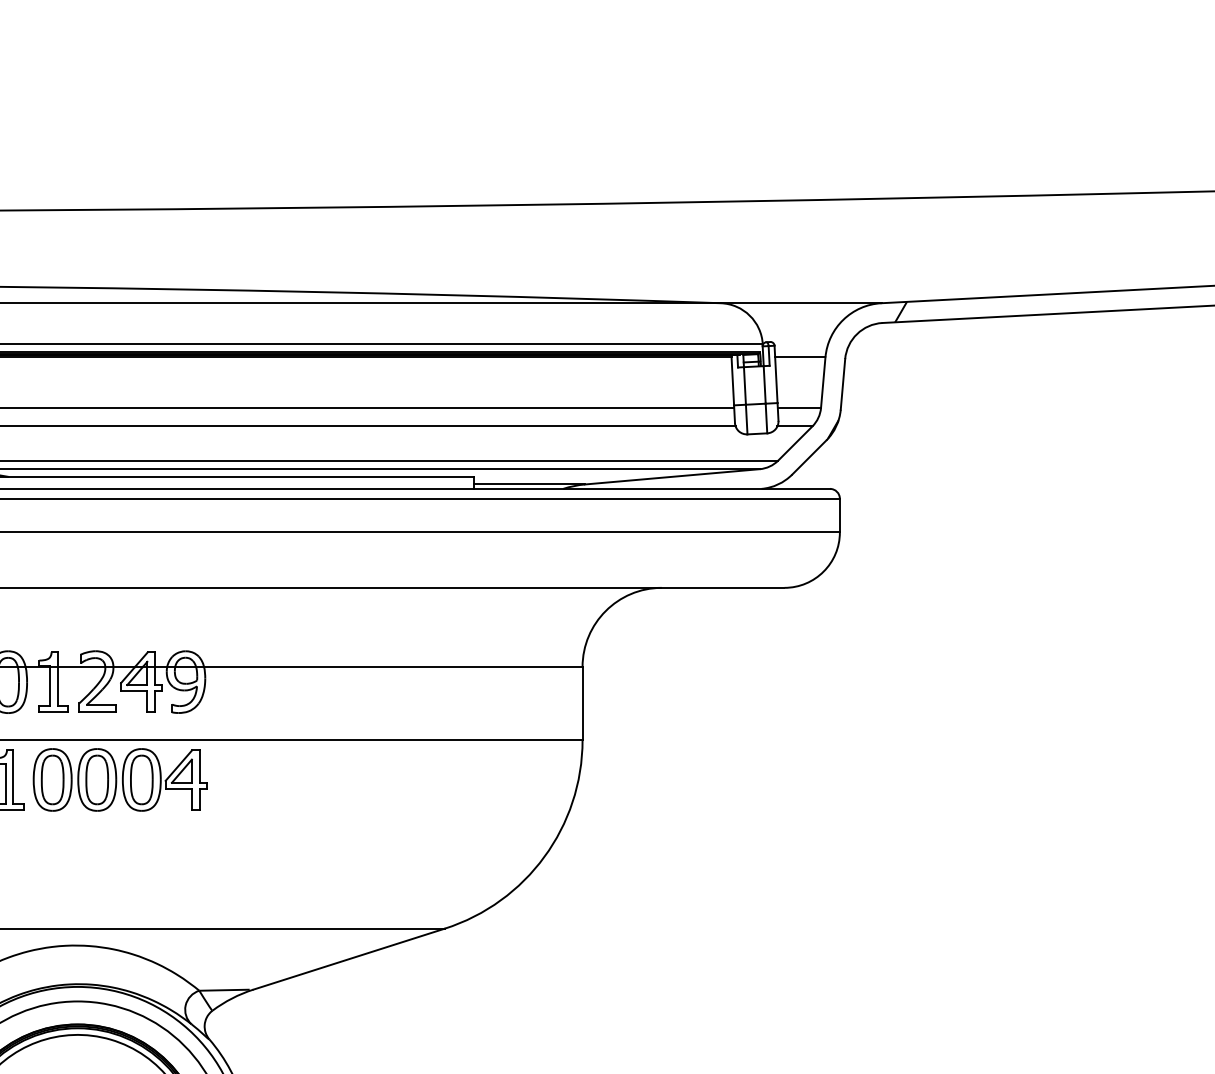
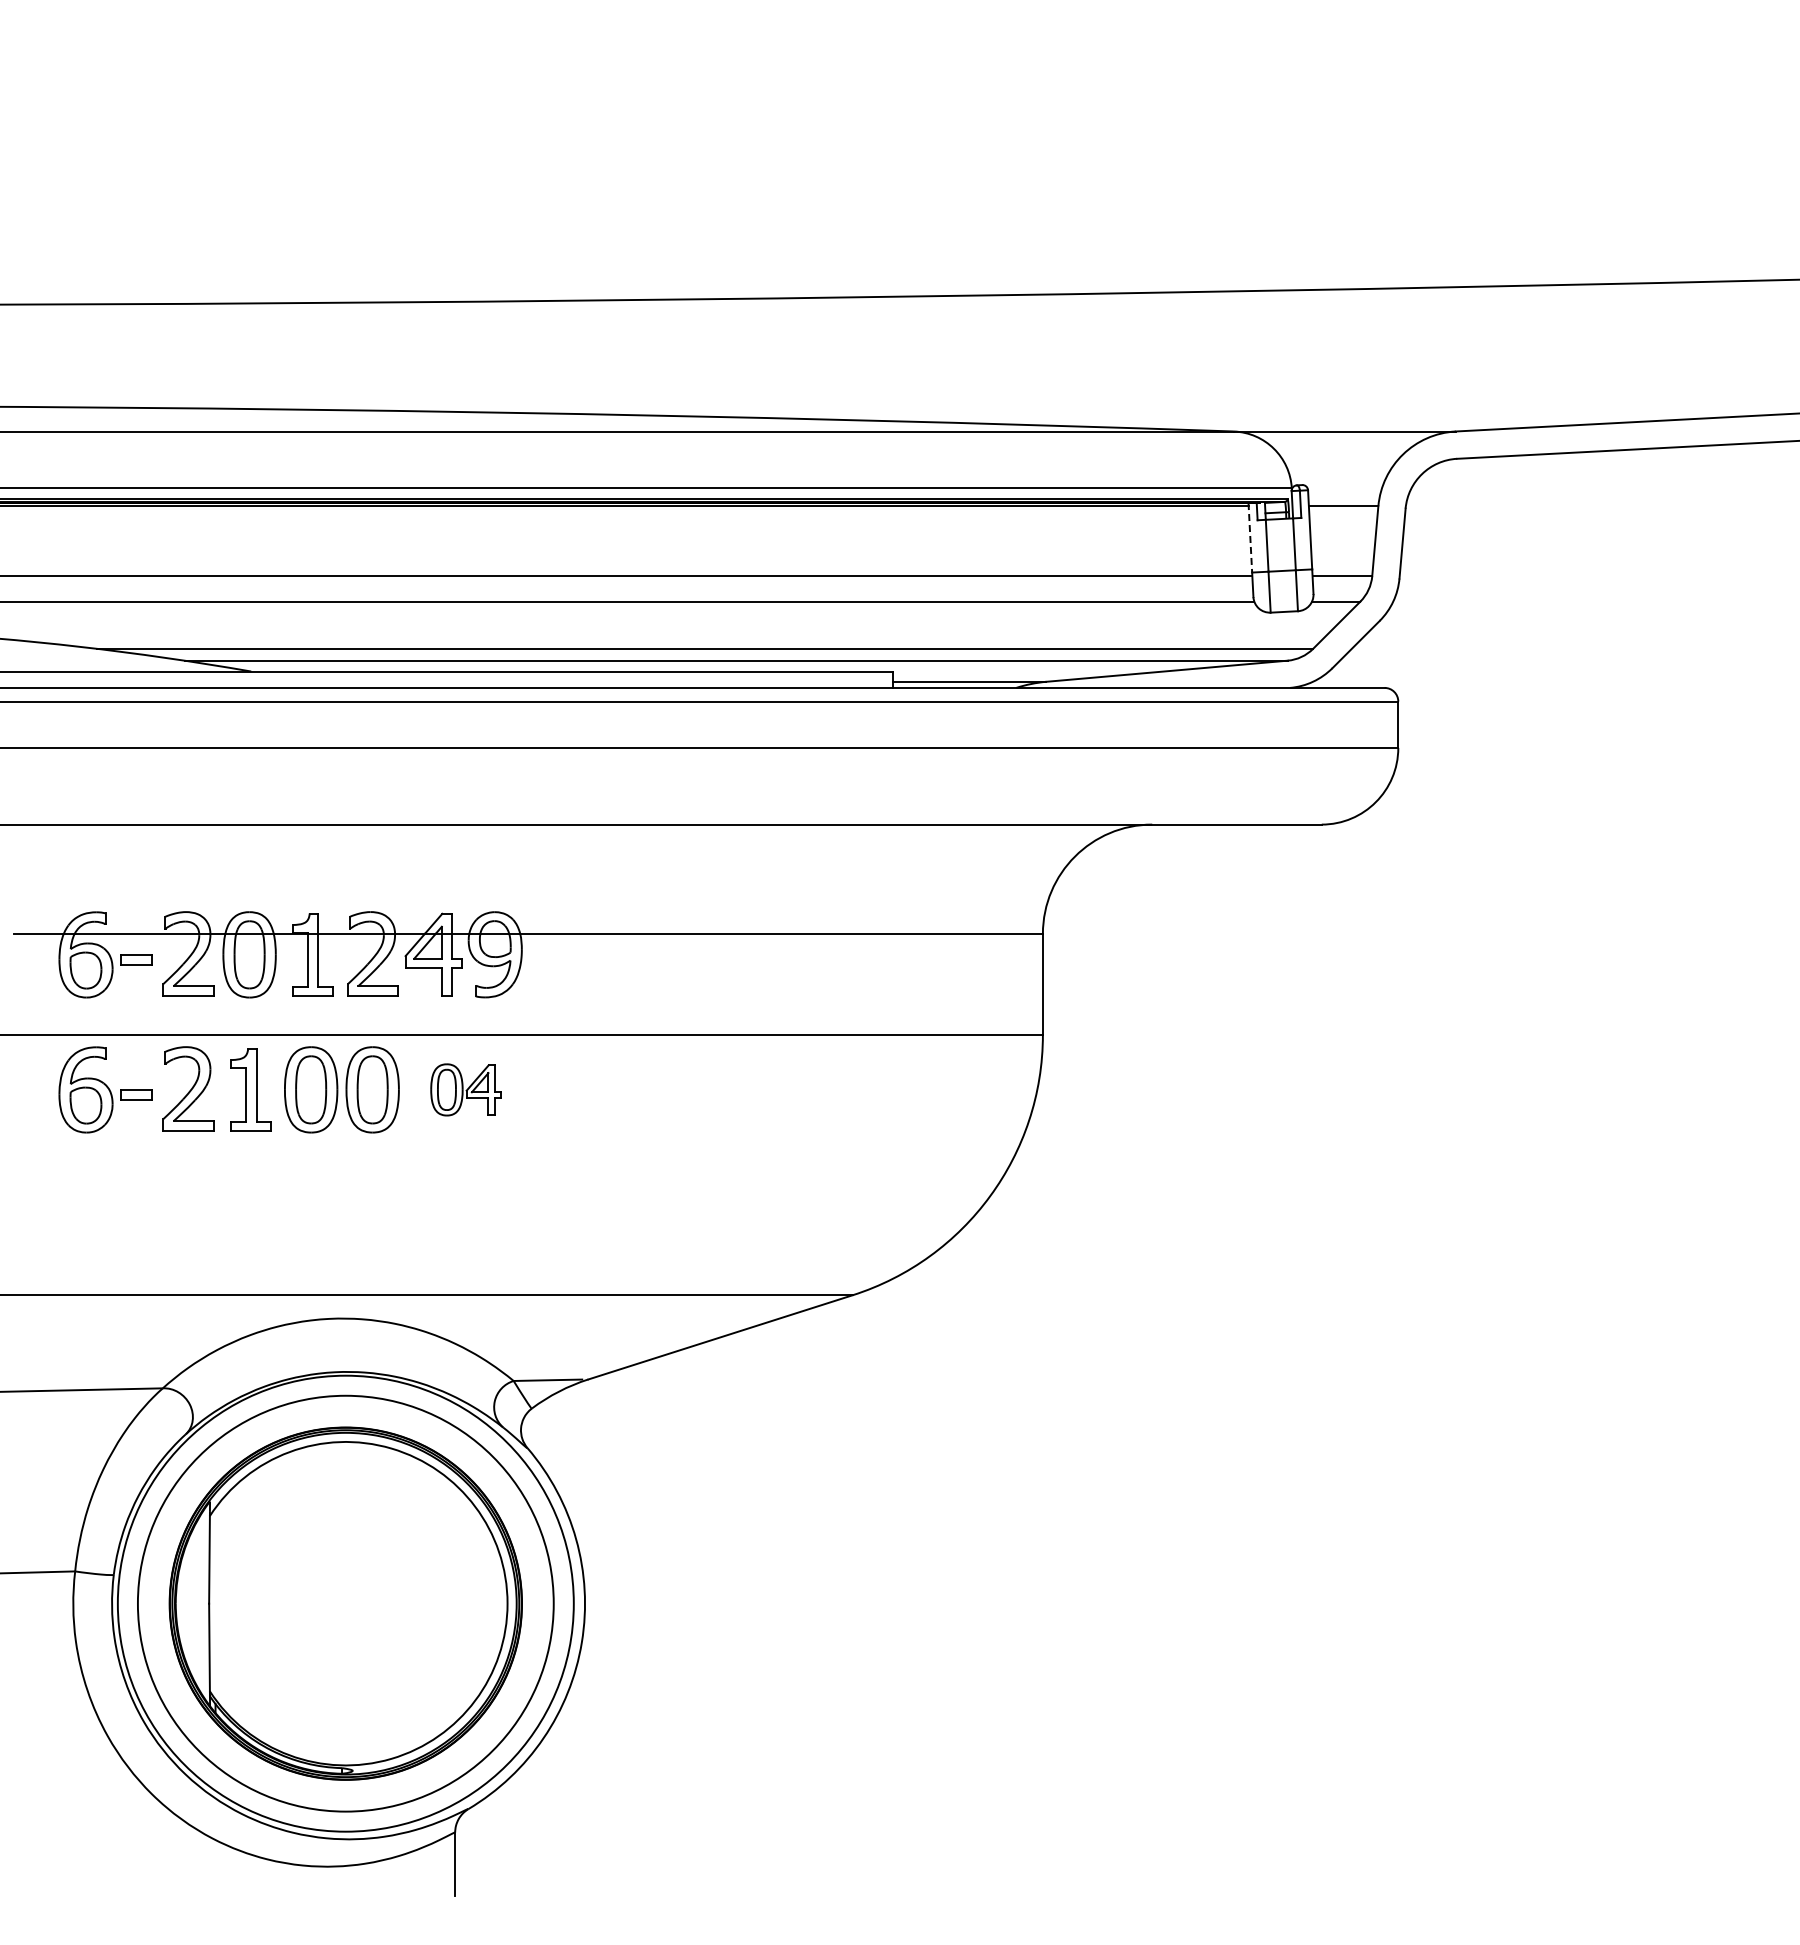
hatch: (866, 369) -> (1435, 523), removed
line: (732, 379) -> (1250, 537), solid -> dashed
part: (164, 779) -> (465, 1089), size x0.6

